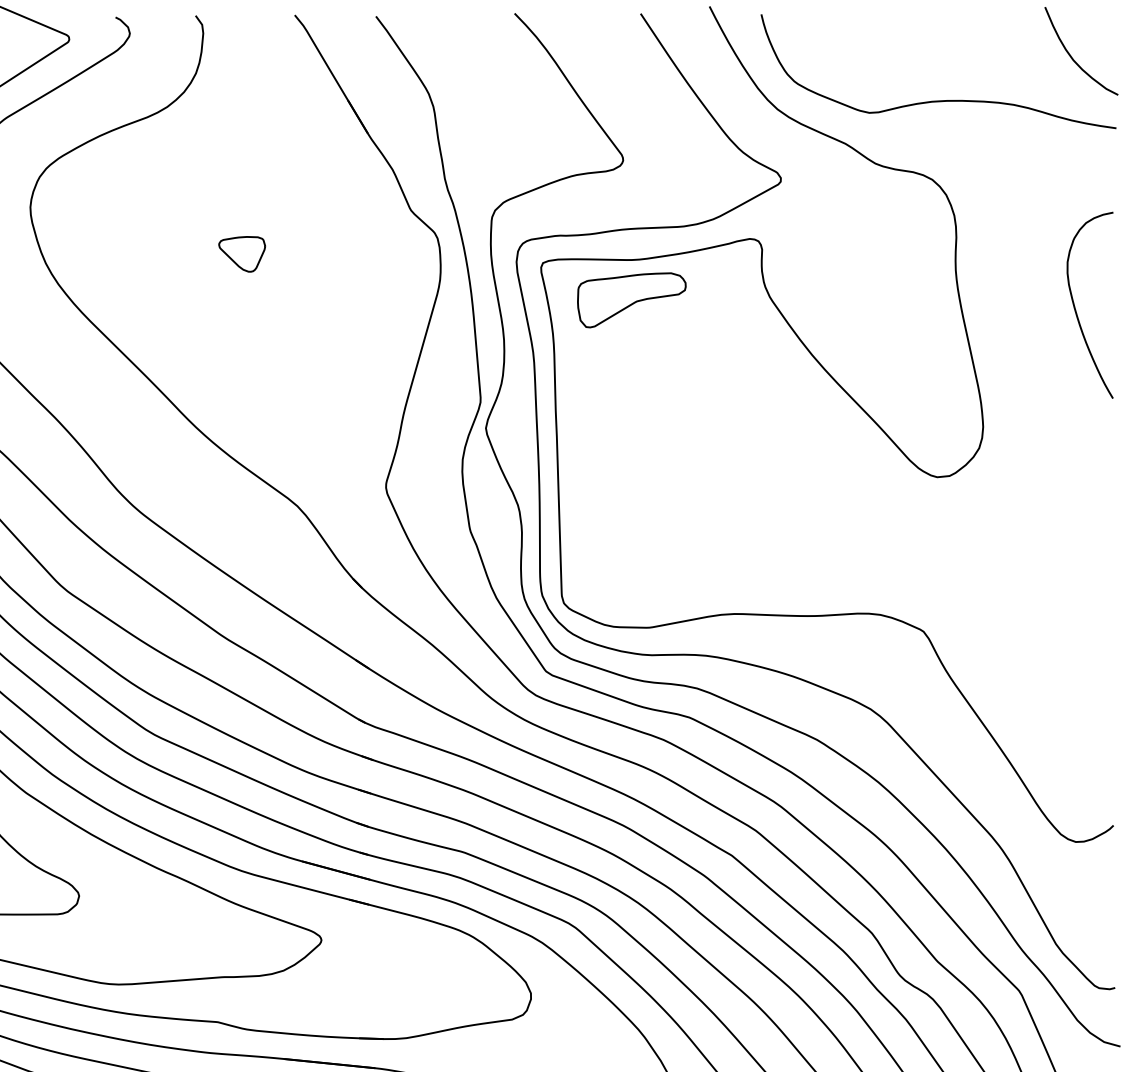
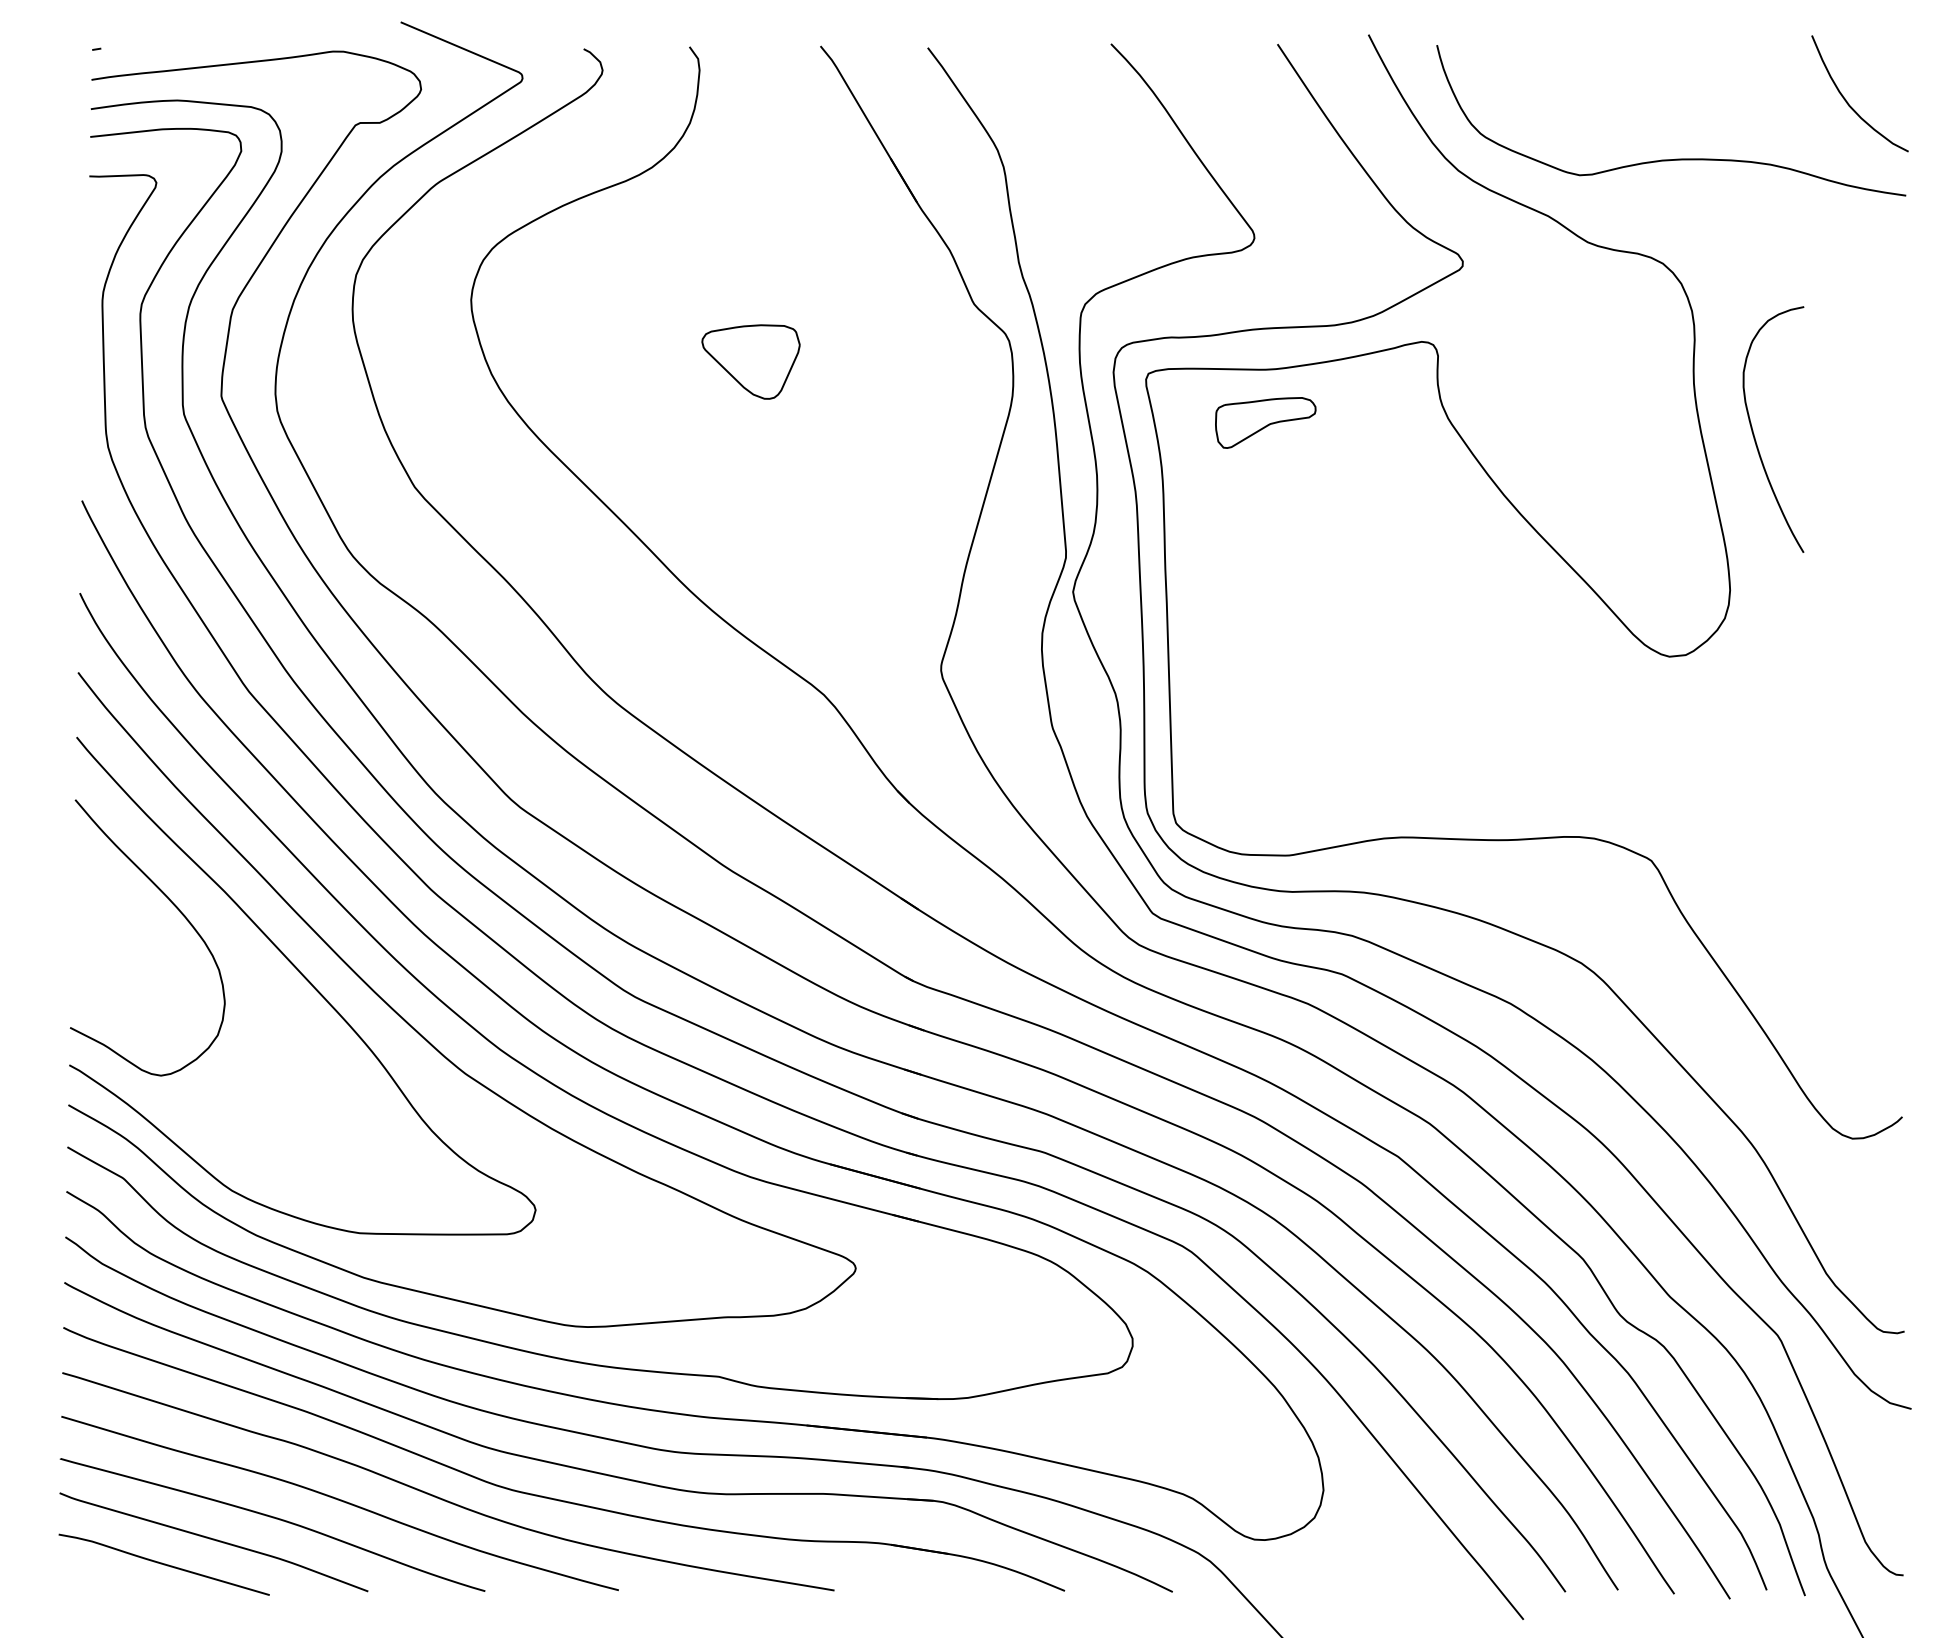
part: (241, 254) -> (750, 362), size x1.6
part: (631, 299) -> (1265, 422), size x0.7
curve: (1075, 309) -> (1754, 434), moved

